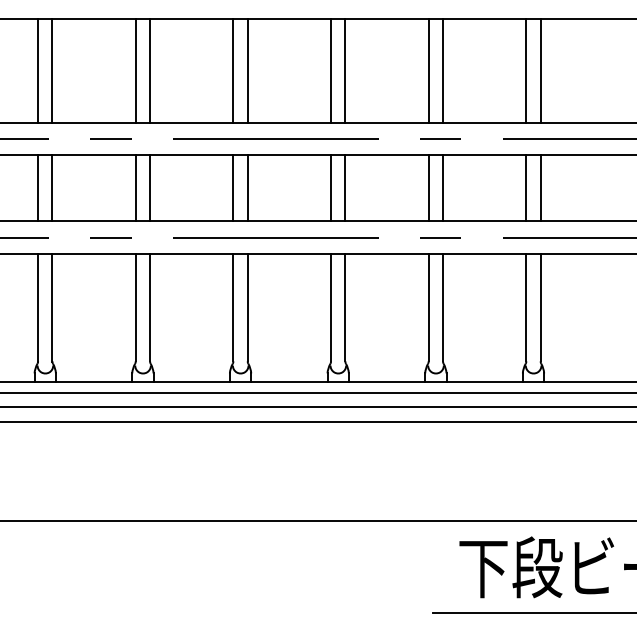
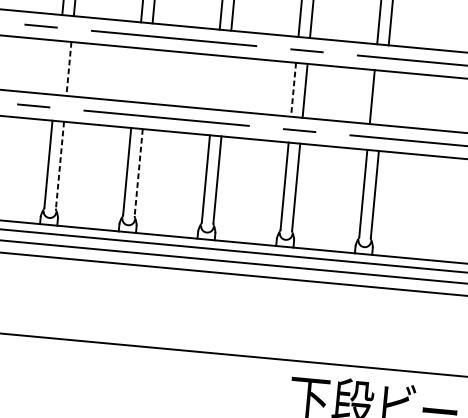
line: (135, 187) -> (57, 67), removed
line: (233, 187) -> (136, 74), removed
line: (247, 187) -> (147, 75), removed
line: (331, 187) -> (215, 82), removed
line: (345, 187) -> (226, 83), removed
line: (540, 187) -> (383, 97), removed
line: (150, 188) -> (69, 69), solid -> dashed
line: (428, 188) -> (293, 90), solid -> dashed
line: (150, 307) -> (60, 165), solid -> dashed
line: (247, 307) -> (138, 172), solid -> dashed

